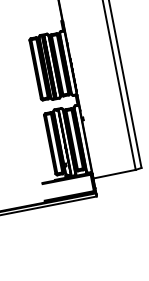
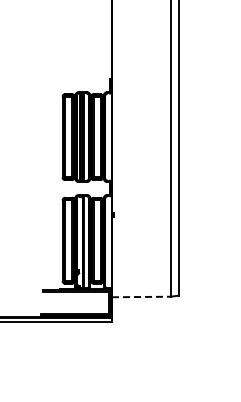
line: (114, 173) -> (141, 296), solid -> dashed

